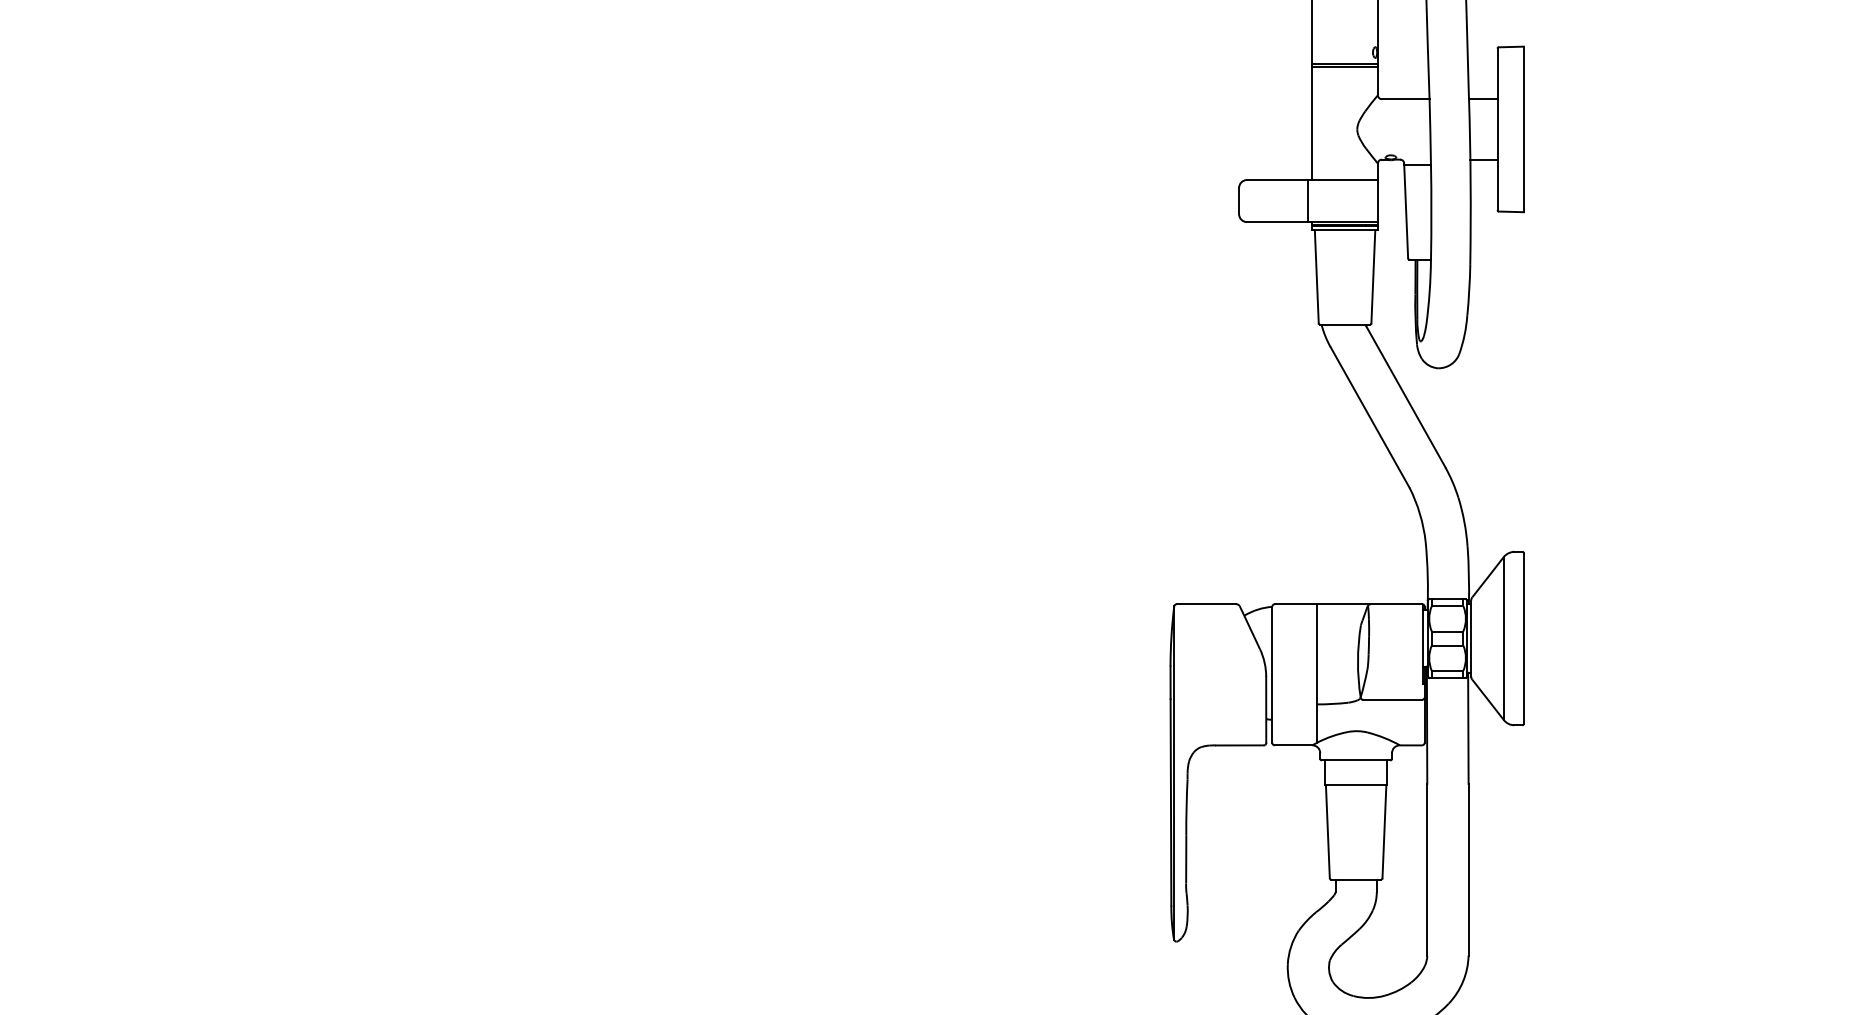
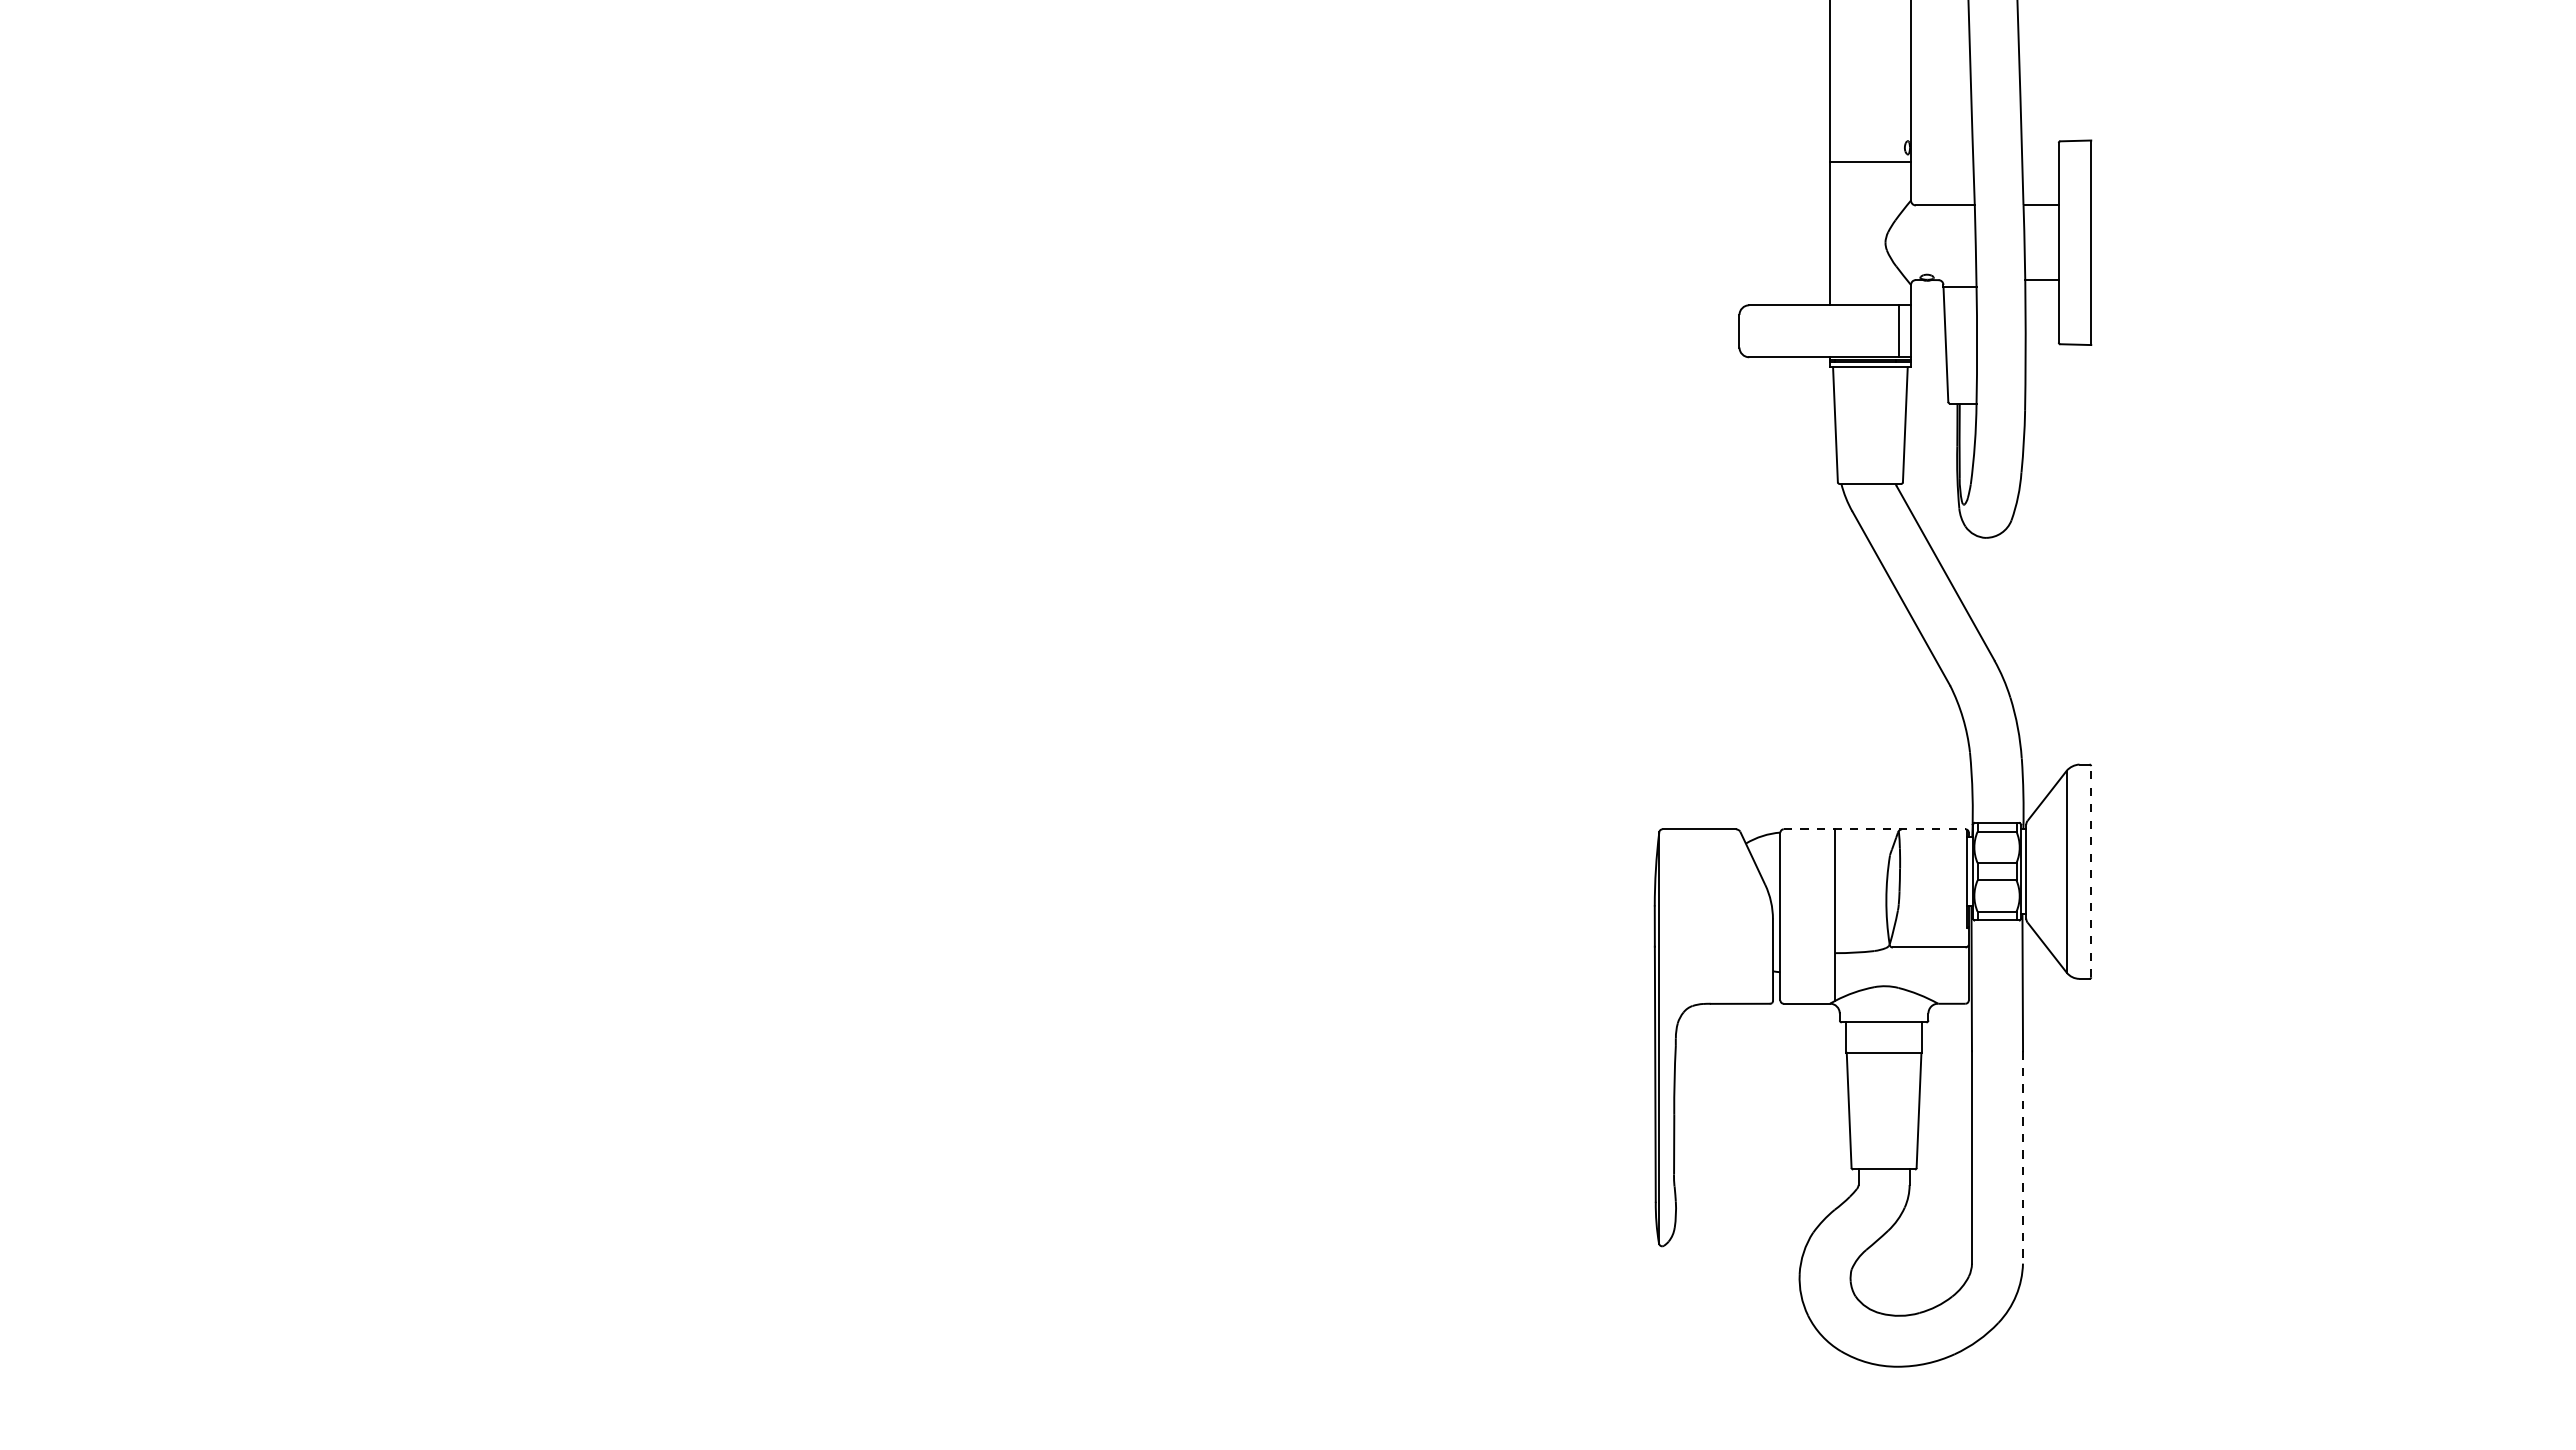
line: (1345, 66) -> (1870, 165), removed
line: (1308, 201) -> (1899, 331), moved
line: (1348, 604) -> (1874, 829), solid -> dashed
line: (1524, 638) -> (2091, 871), solid -> dashed
line: (1468, 870) -> (2023, 1158), solid -> dashed

